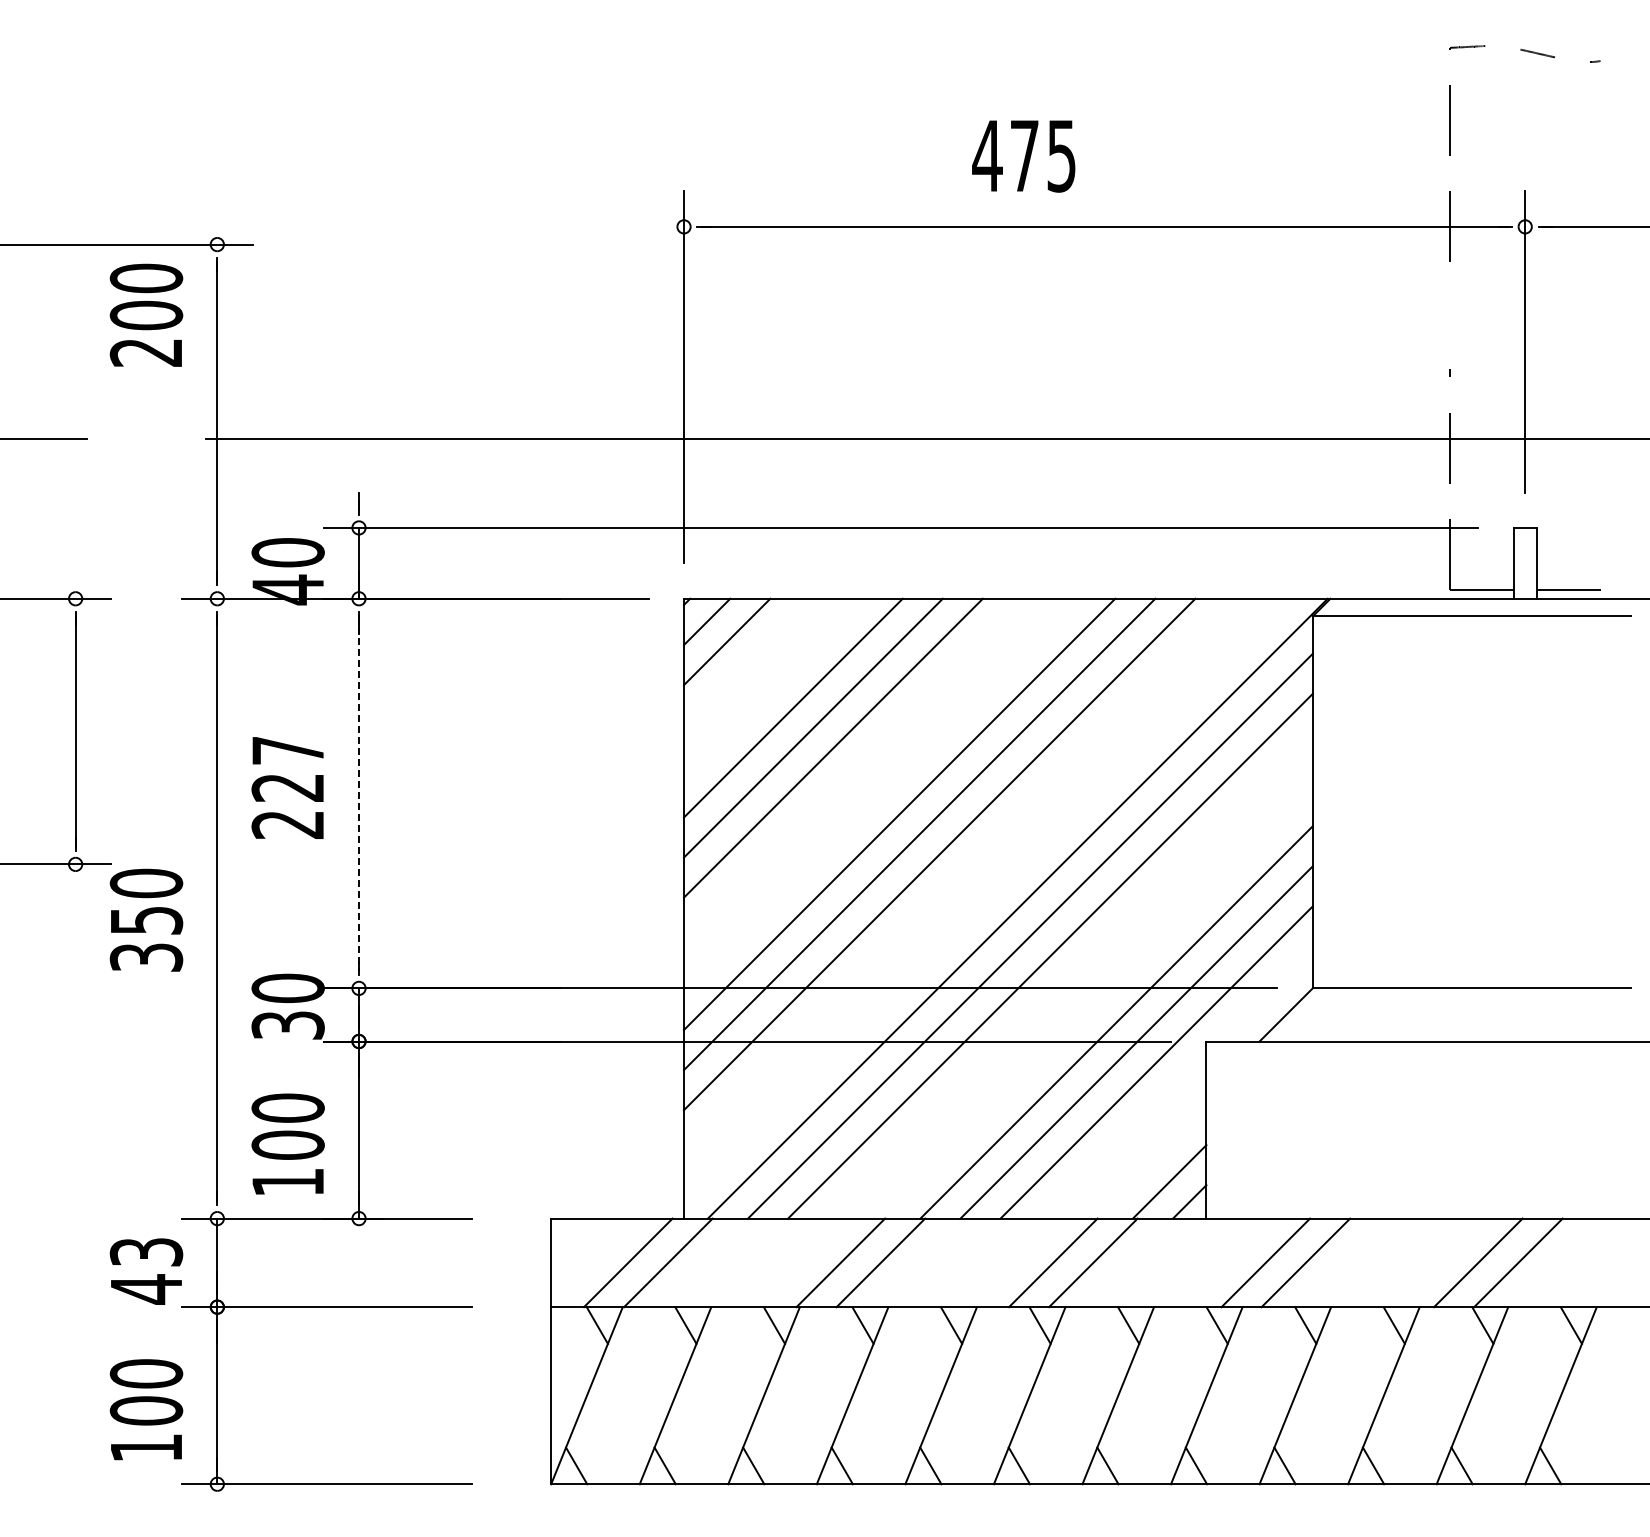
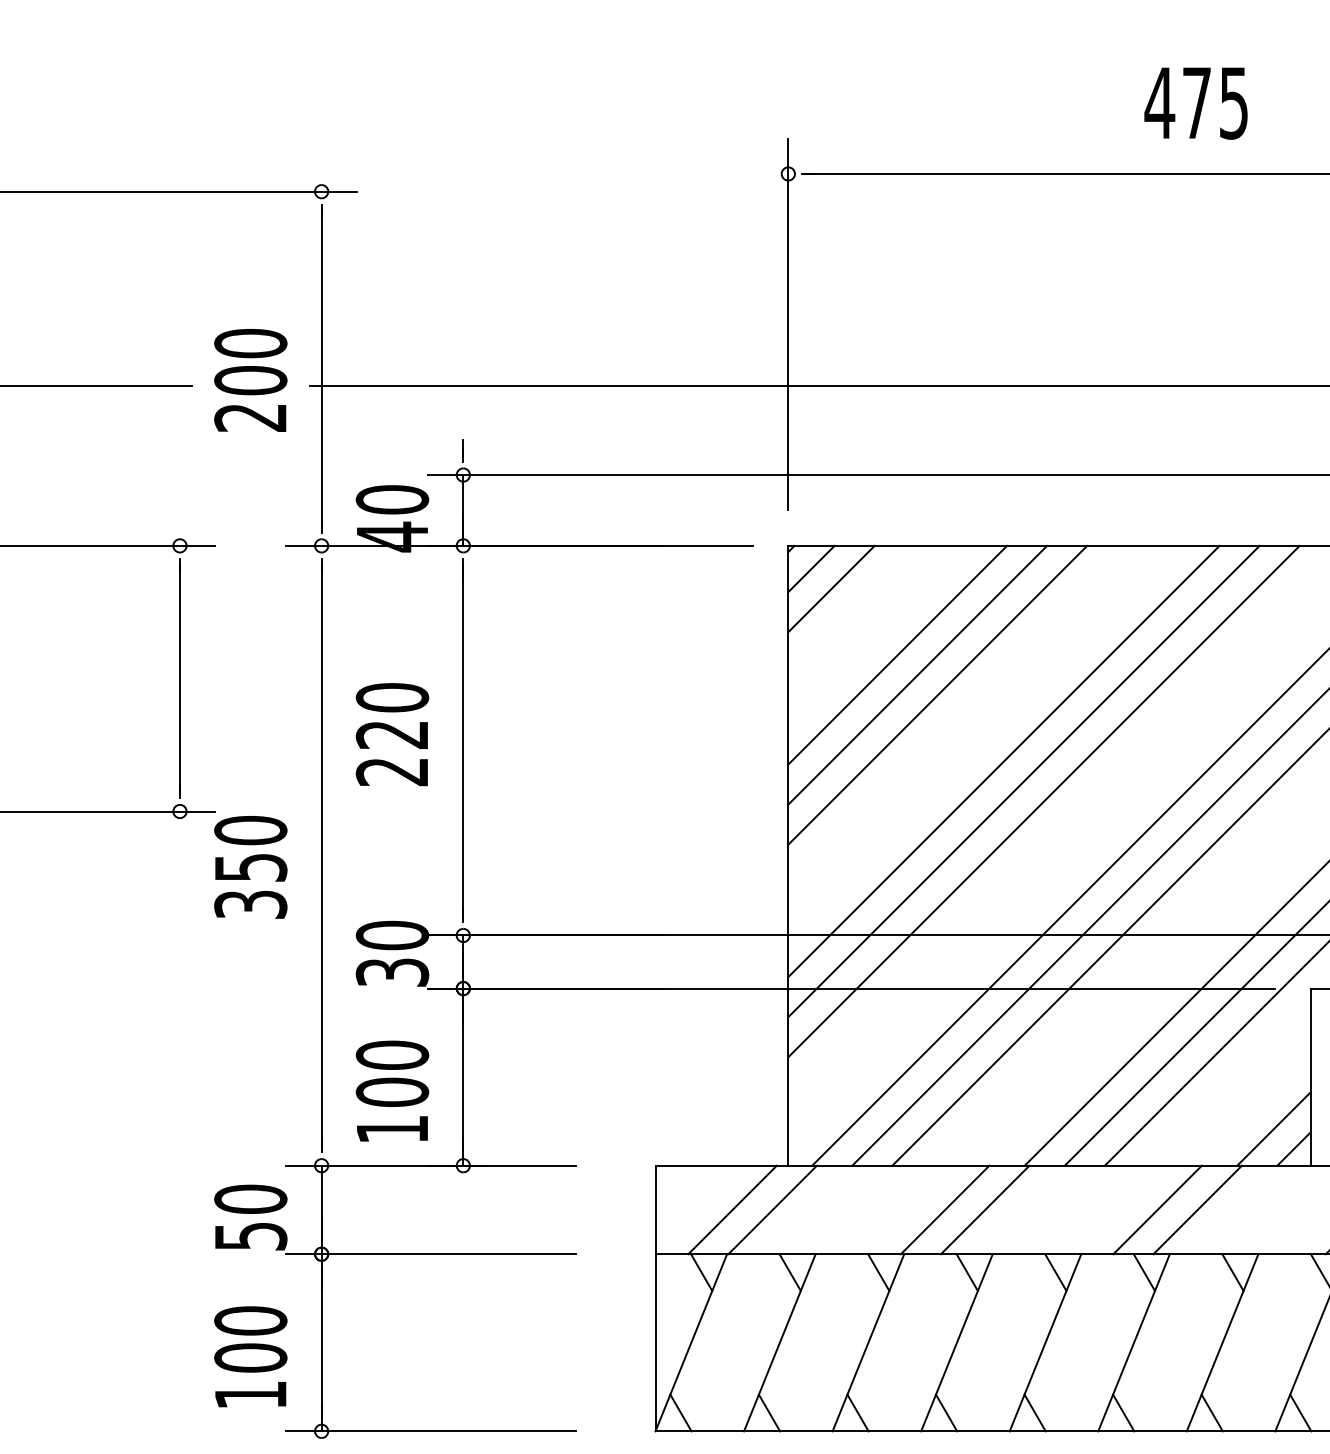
text: (1023, 156) -> (1195, 103), moved
text: (146, 314) -> (250, 379), moved
text: (287, 750) -> (391, 697), 227 -> 220
line: (359, 794) -> (463, 741), dashed -> solid
text: (146, 1270) -> (250, 1217), 43 -> 50

